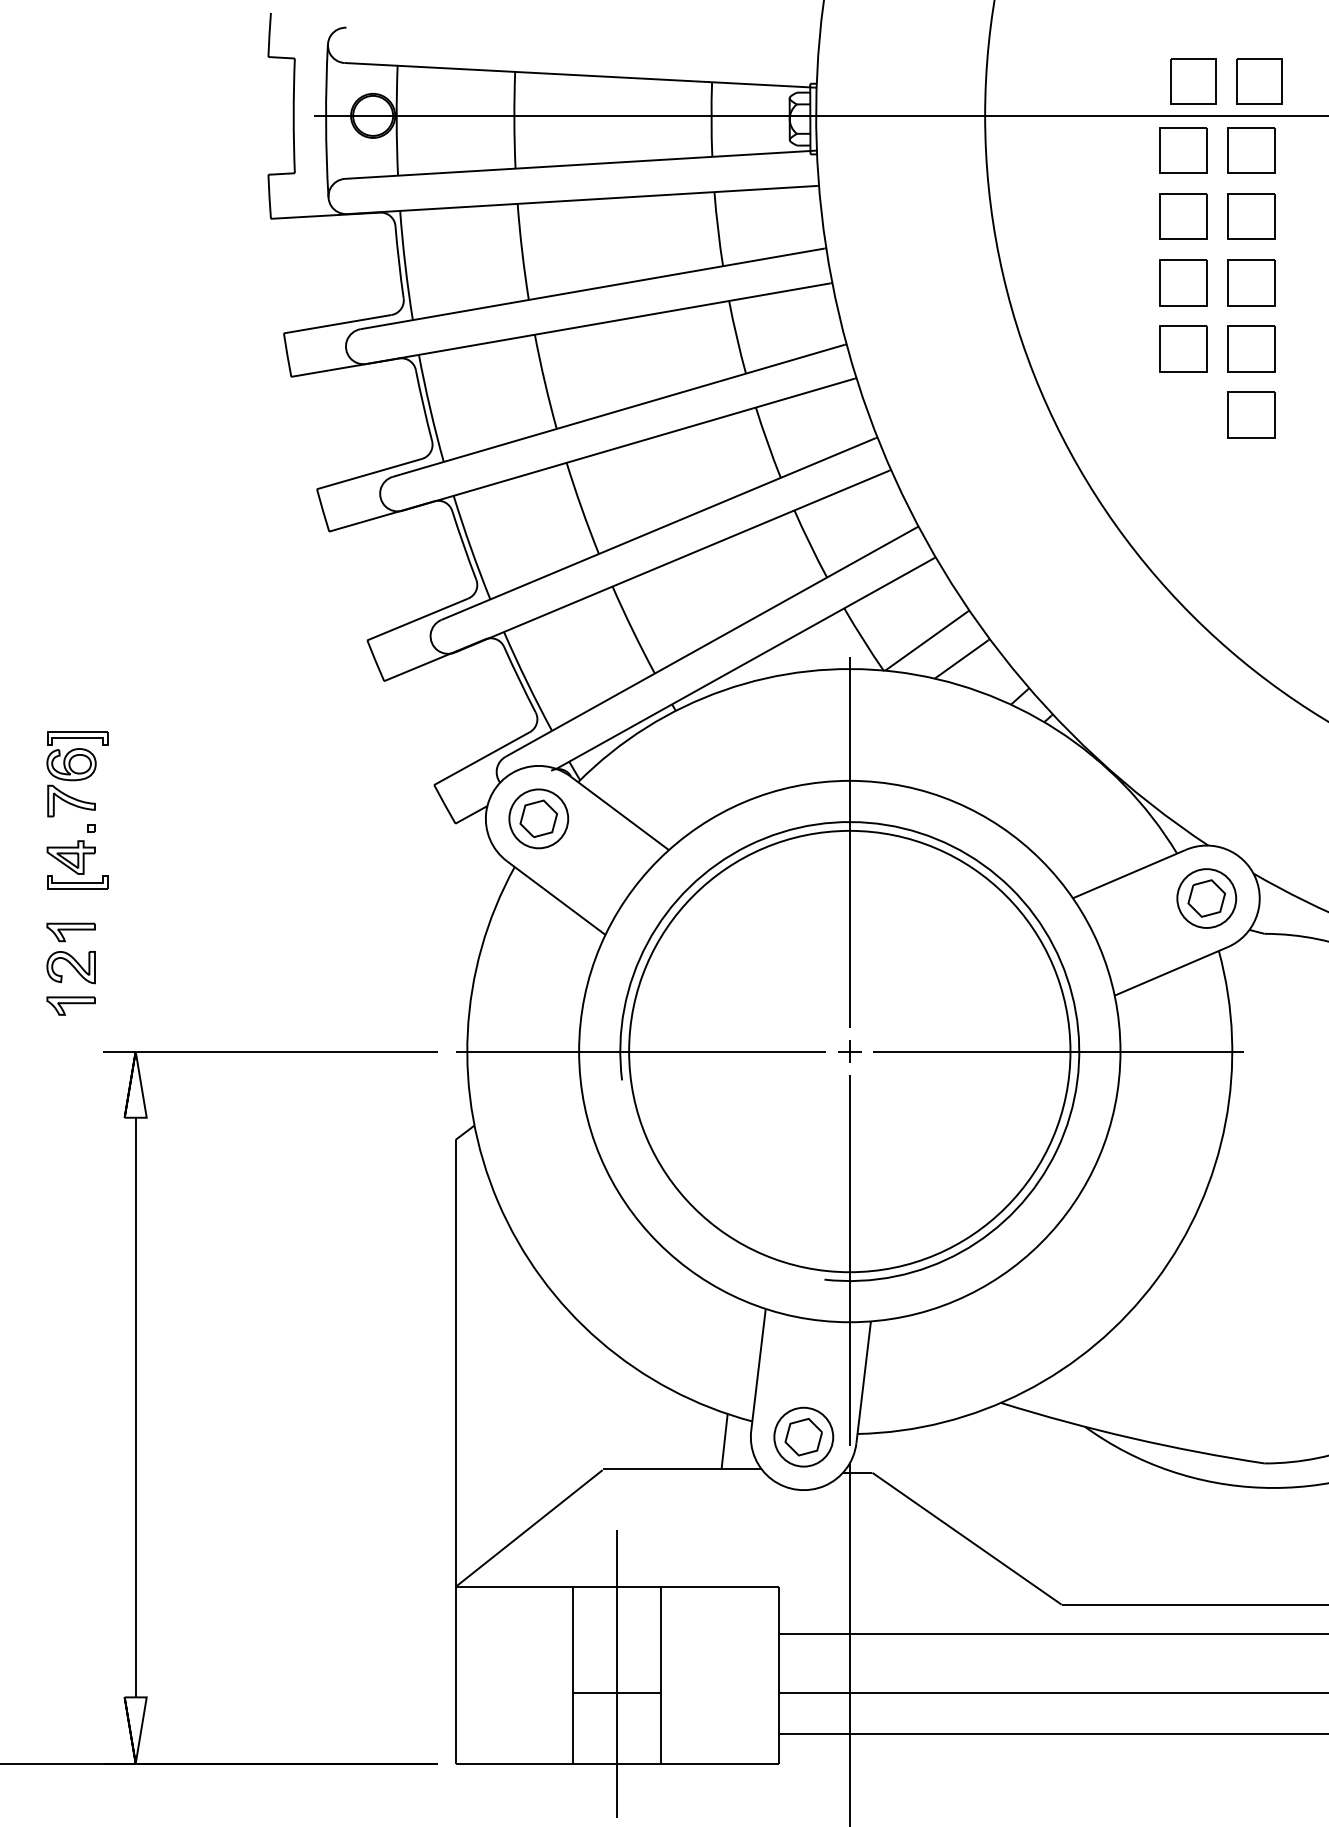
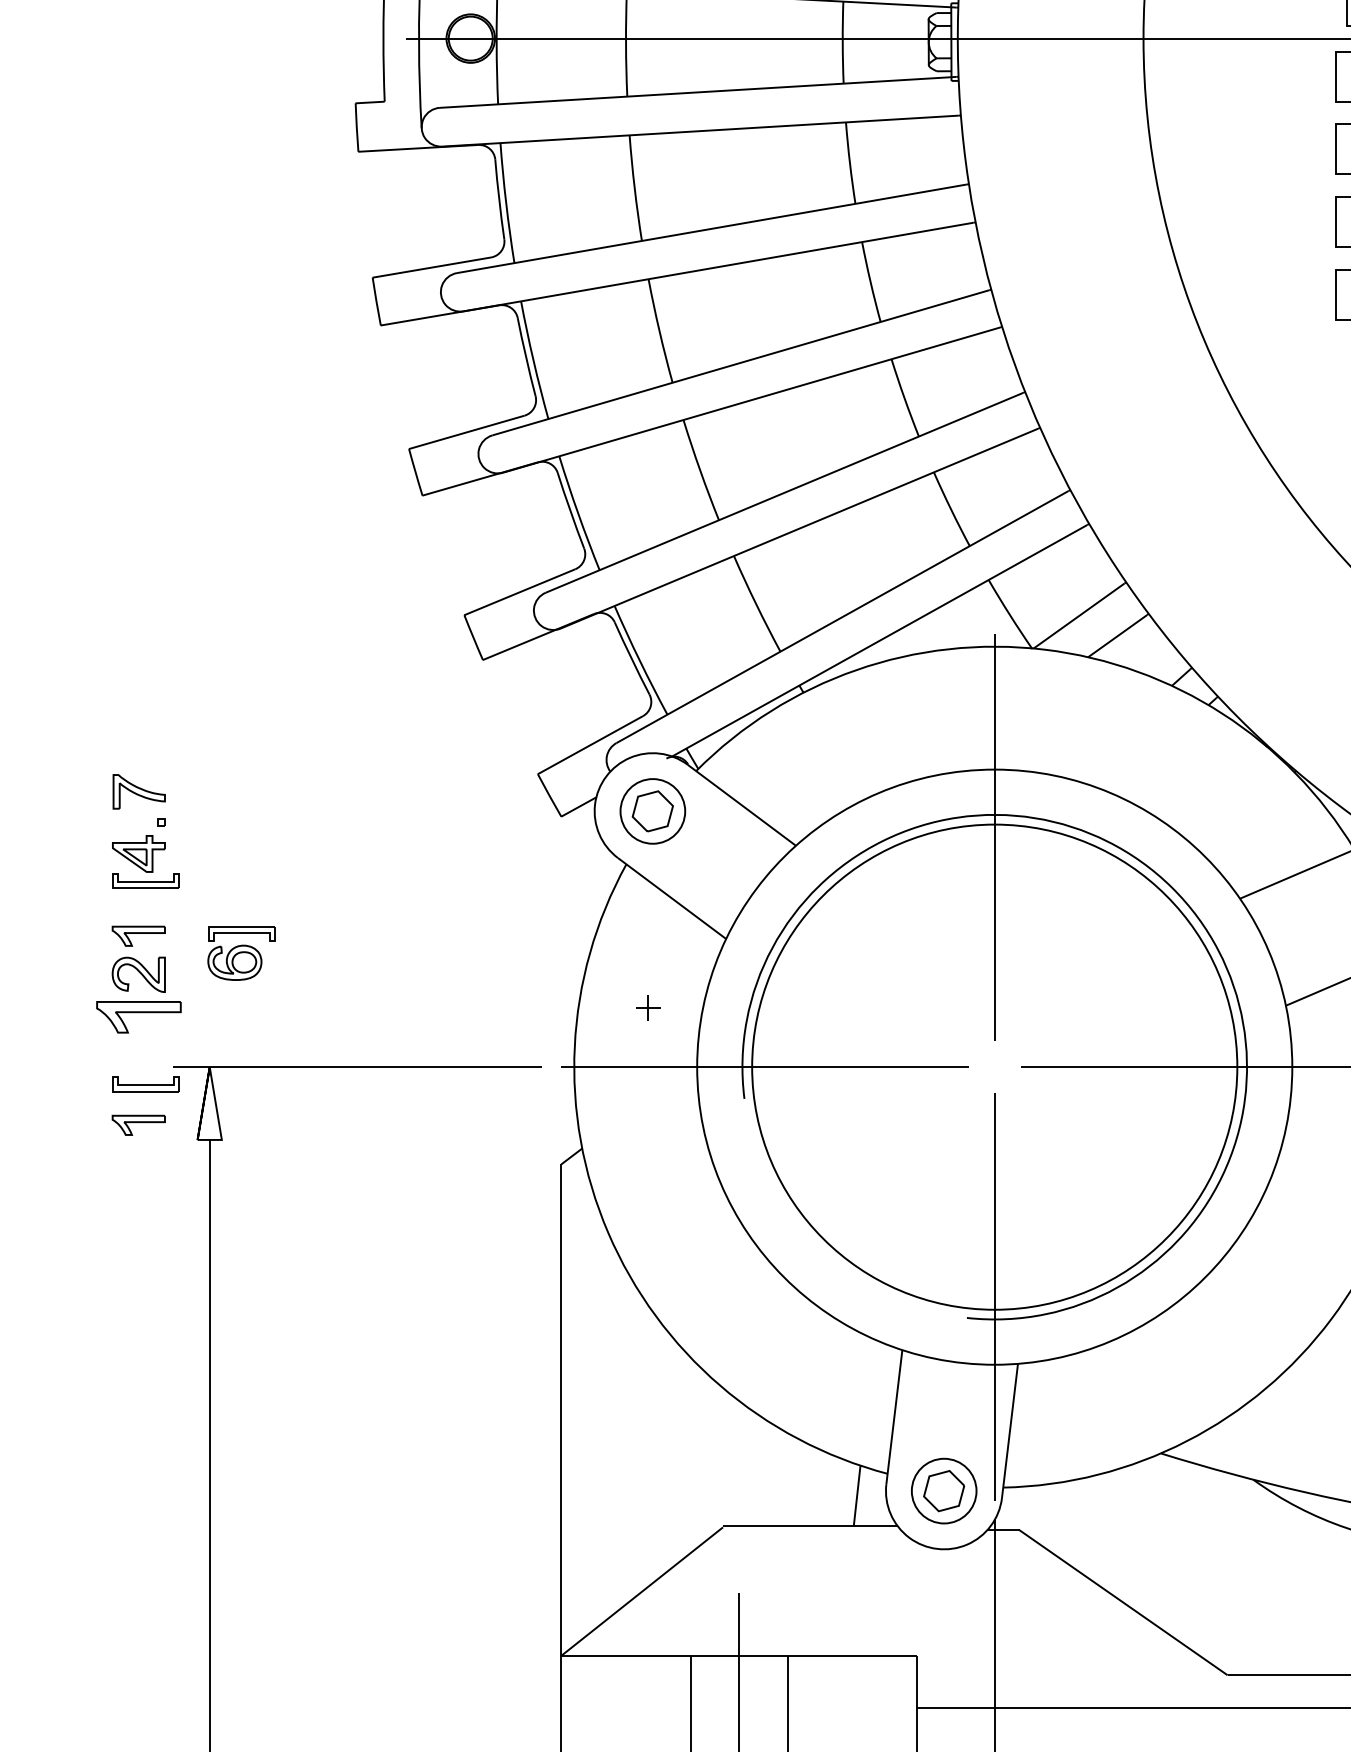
part: (77, 756) -> (241, 953), moved
part: (70, 1005) -> (138, 1016), size x1.6
part: (849, 1051) -> (648, 1007), moved
part: (77, 1067) -> (145, 1084), added
part: (70, 1104) -> (138, 1125), added

